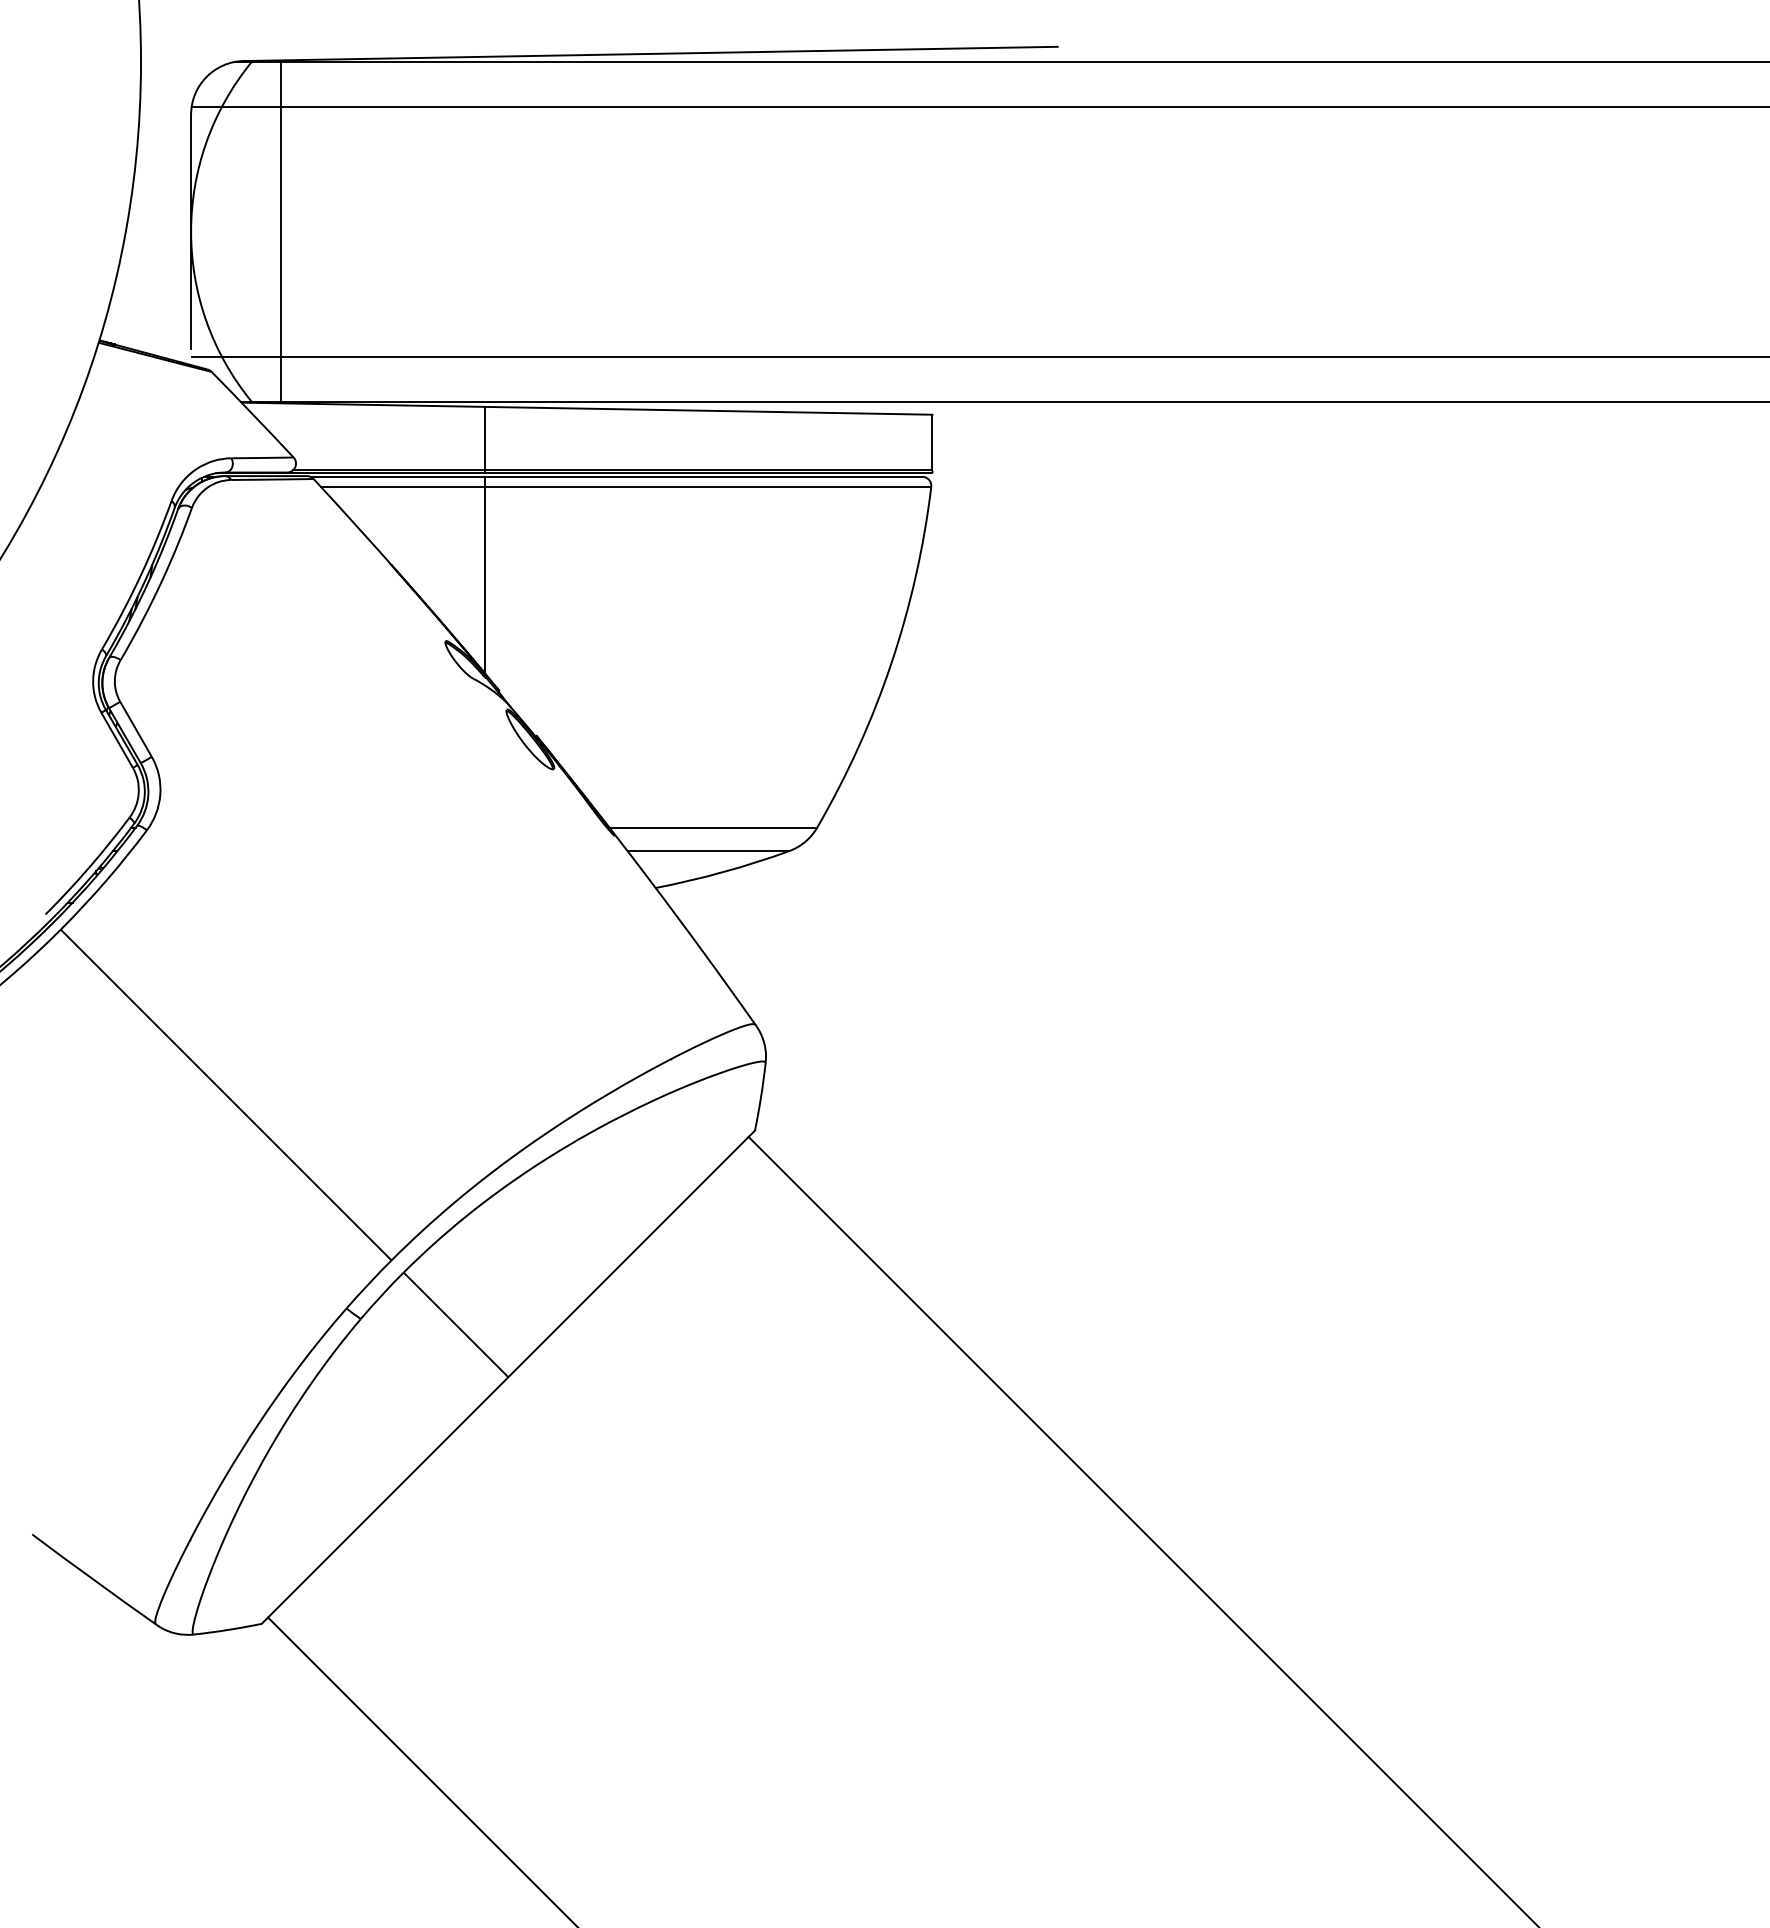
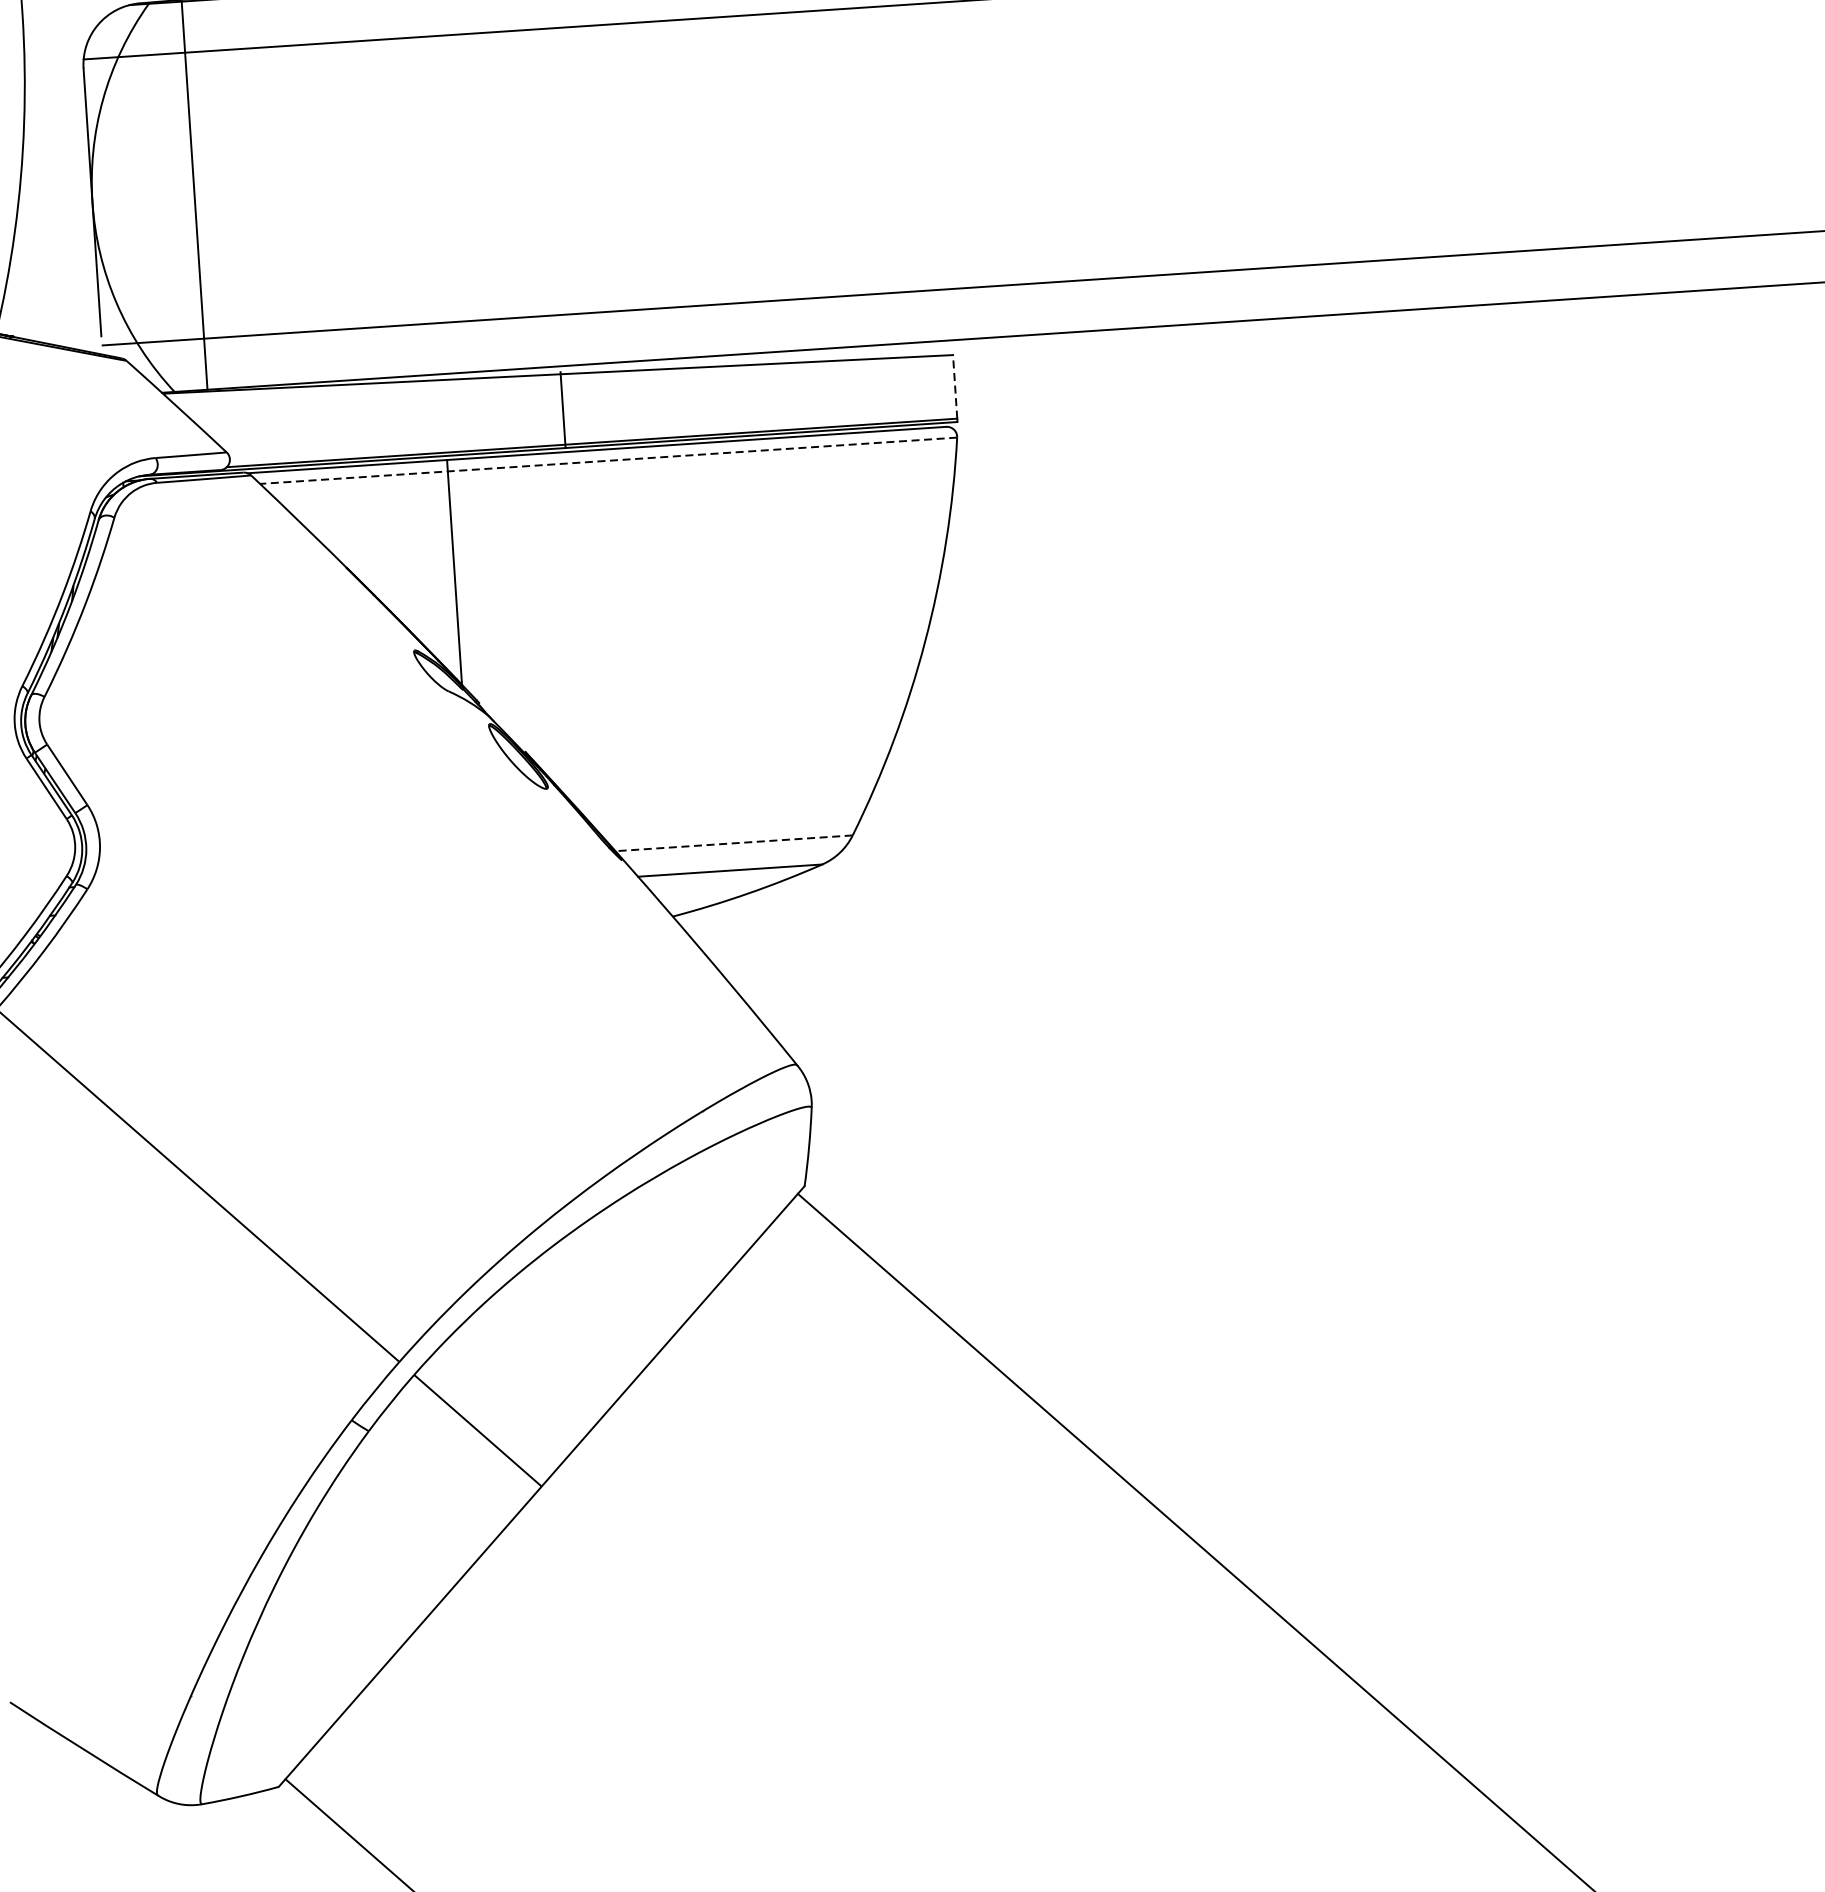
line: (485, 439) -> (563, 409), moved
line: (932, 442) -> (955, 386), solid -> dashed
line: (625, 486) -> (607, 460), solid -> dashed
line: (713, 827) -> (734, 843), solid -> dashed

